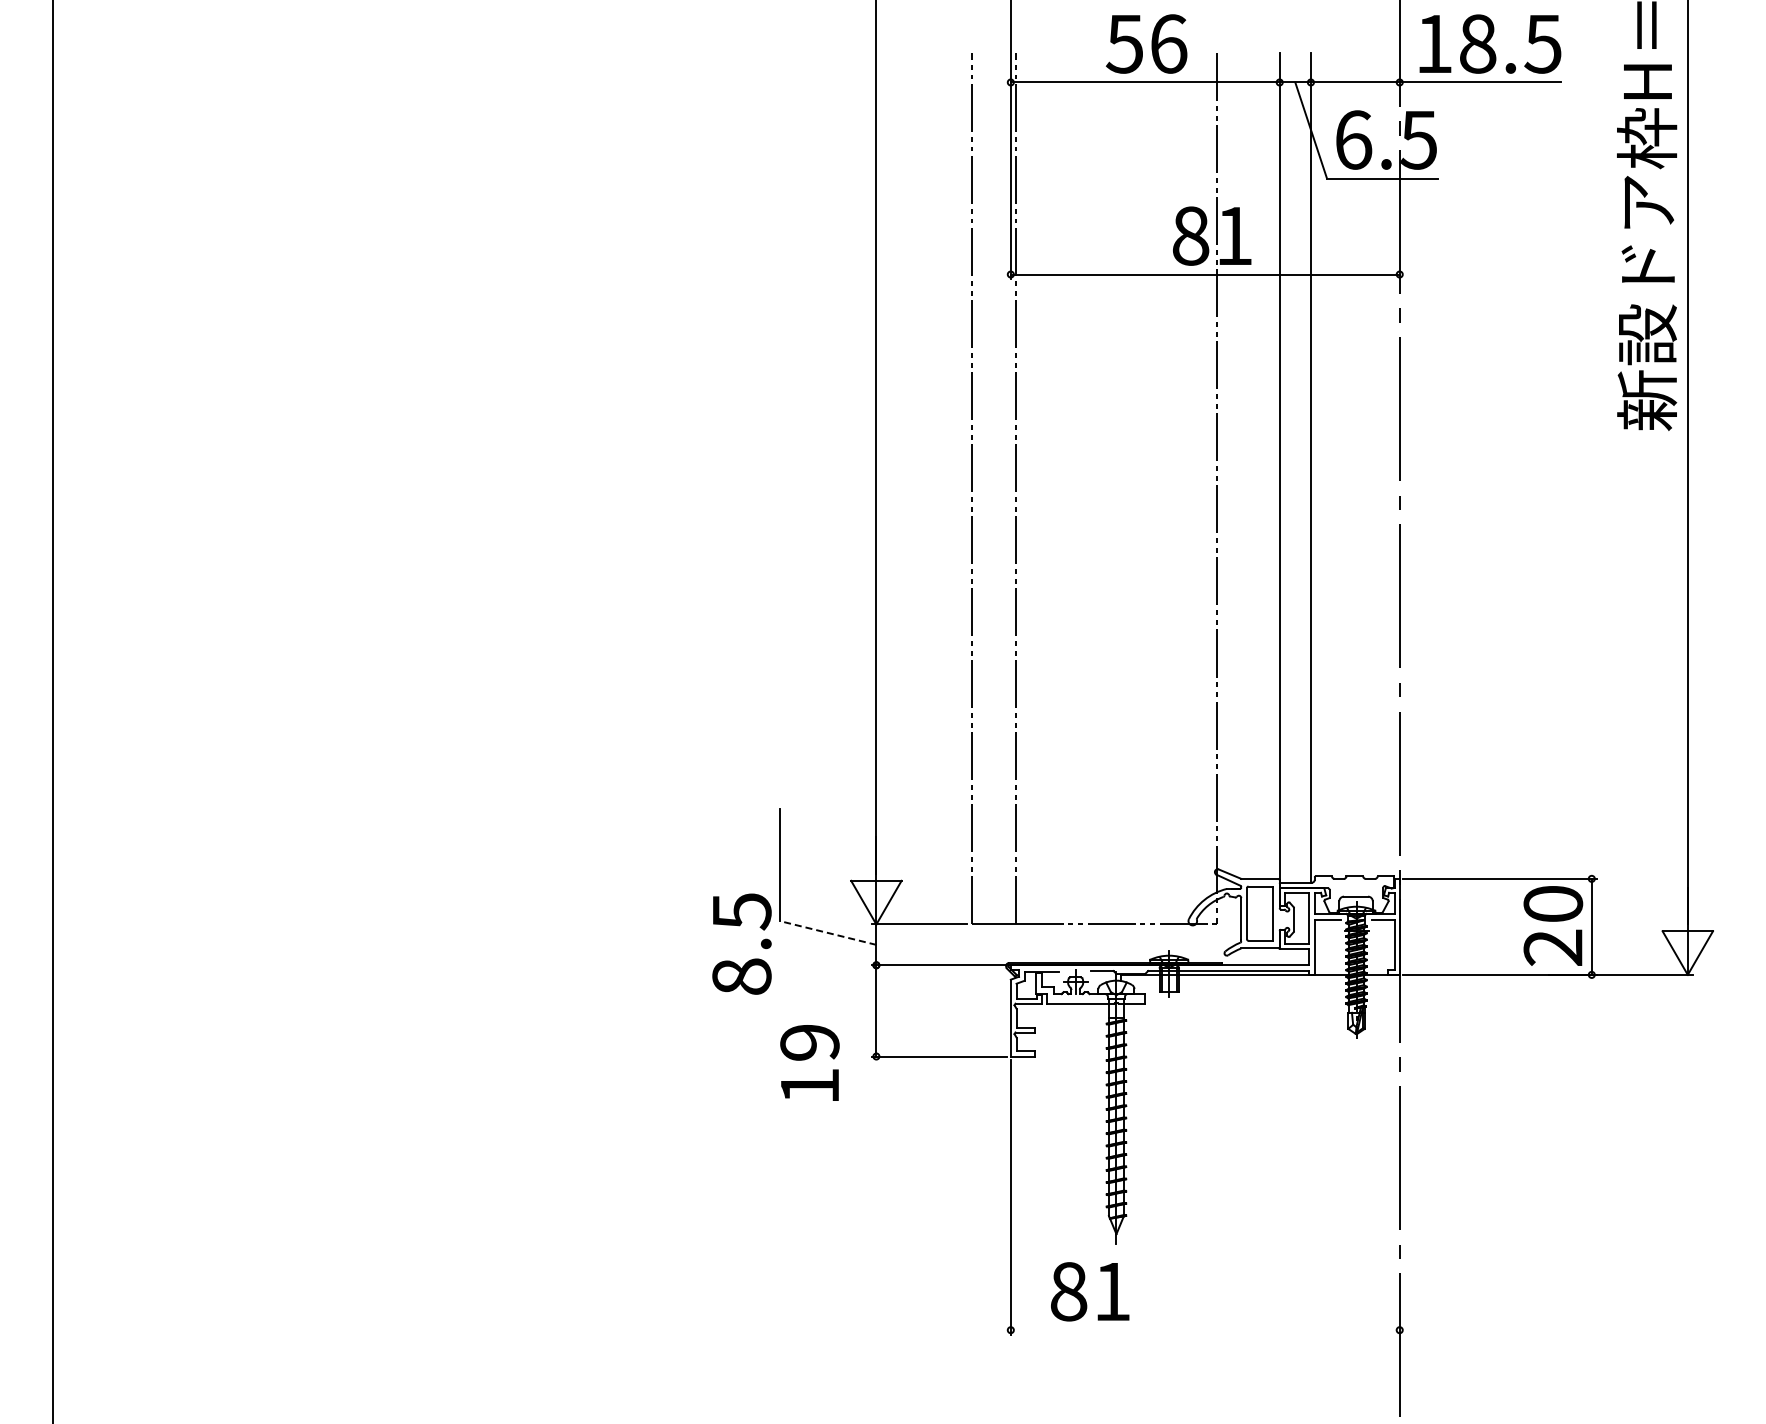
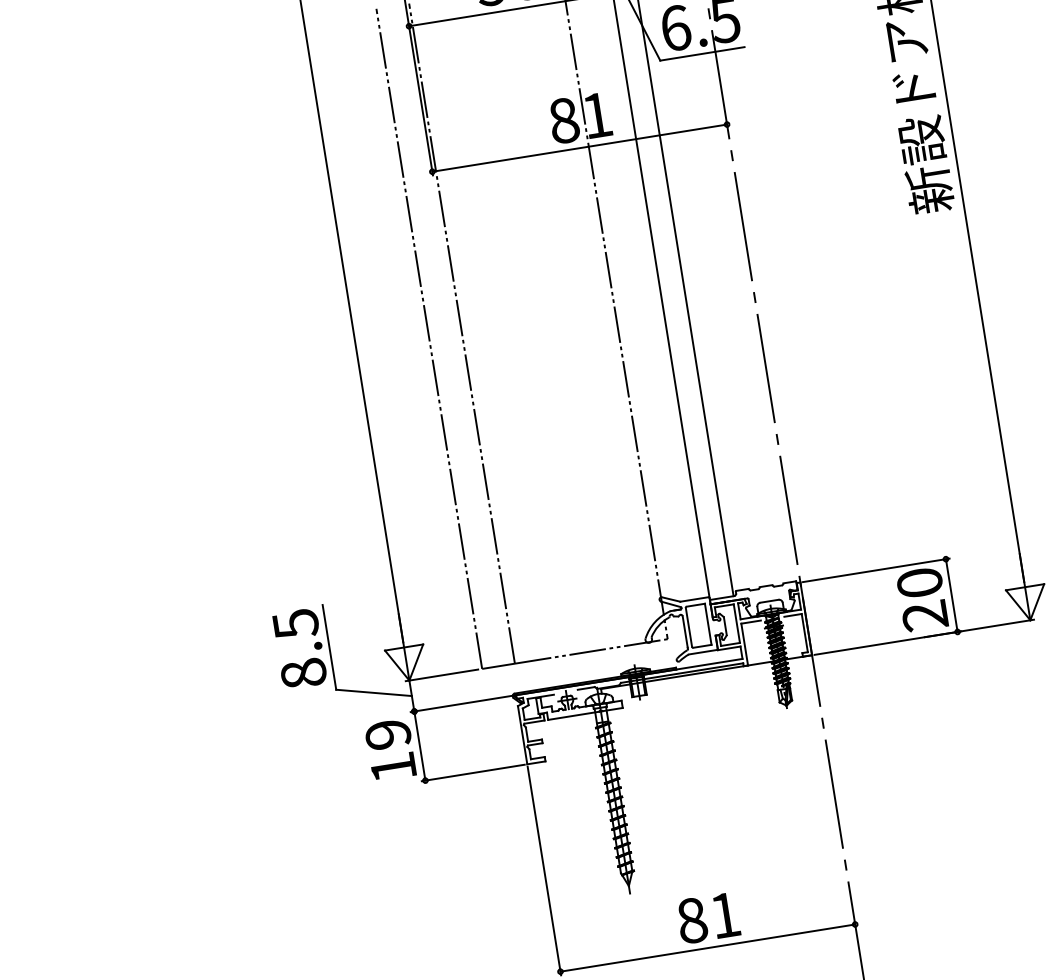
line: (827, 932) -> (373, 692), dashed -> solid
text: (741, 943) -> (299, 648), moved
text: (809, 1062) -> (390, 749), moved
text: (1090, 1291) -> (708, 917), moved
line: (1204, 1330) -> (707, 948), added

